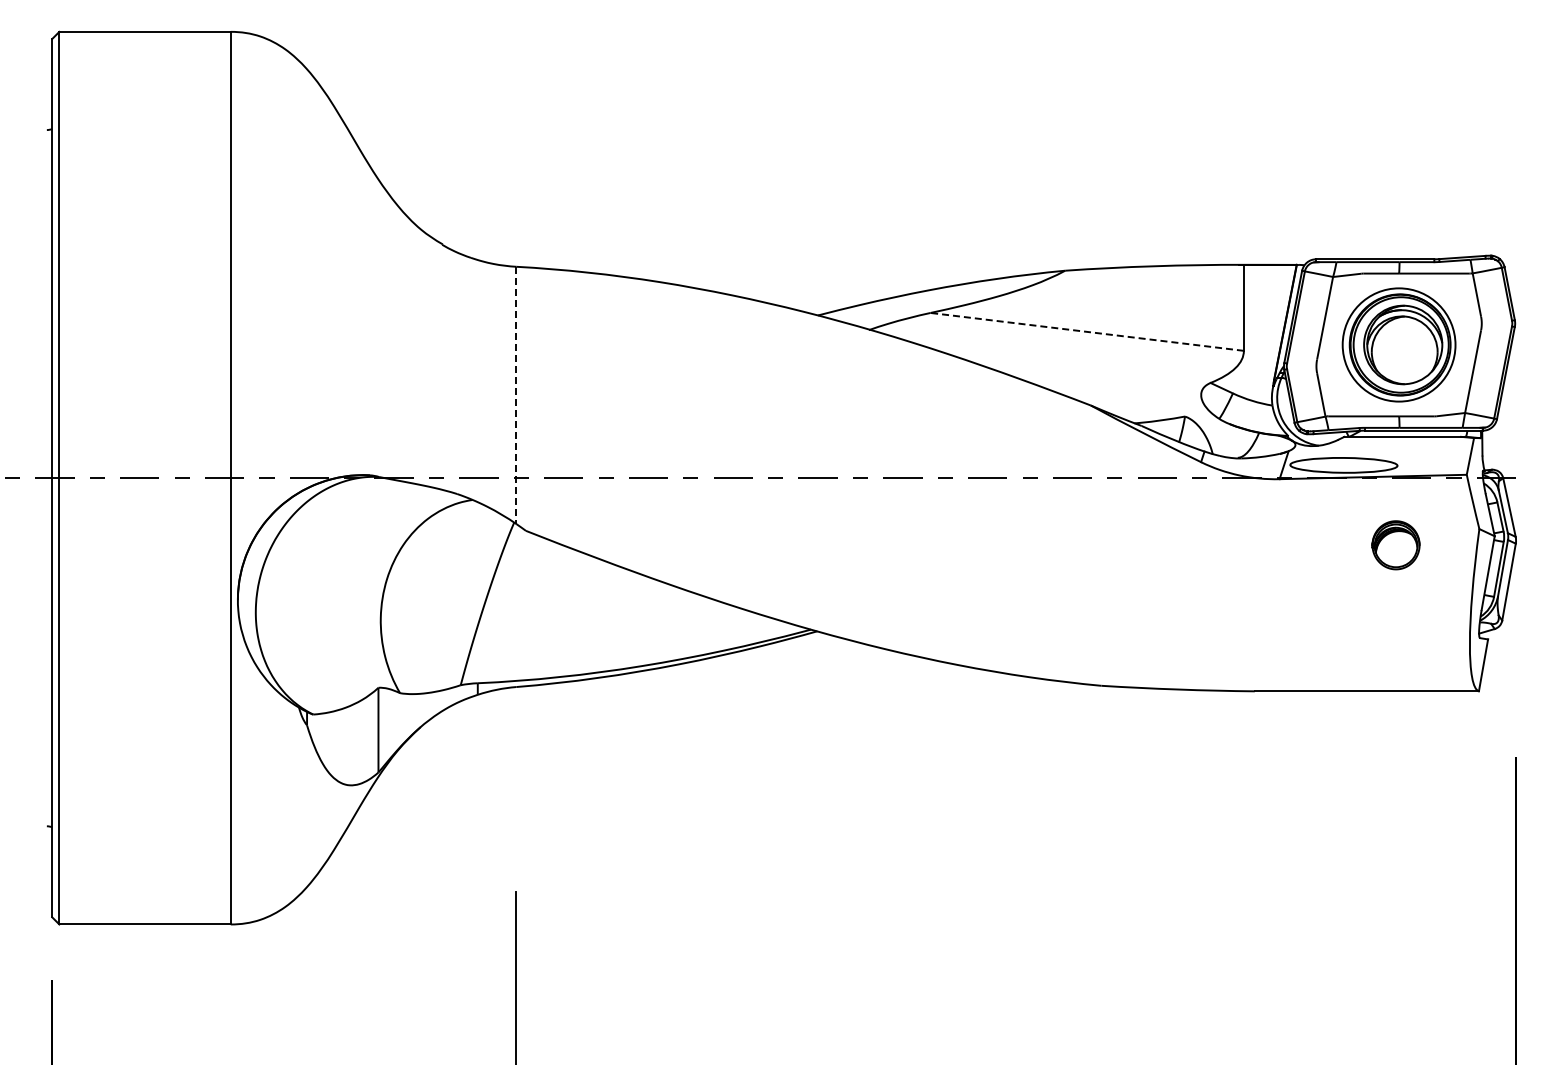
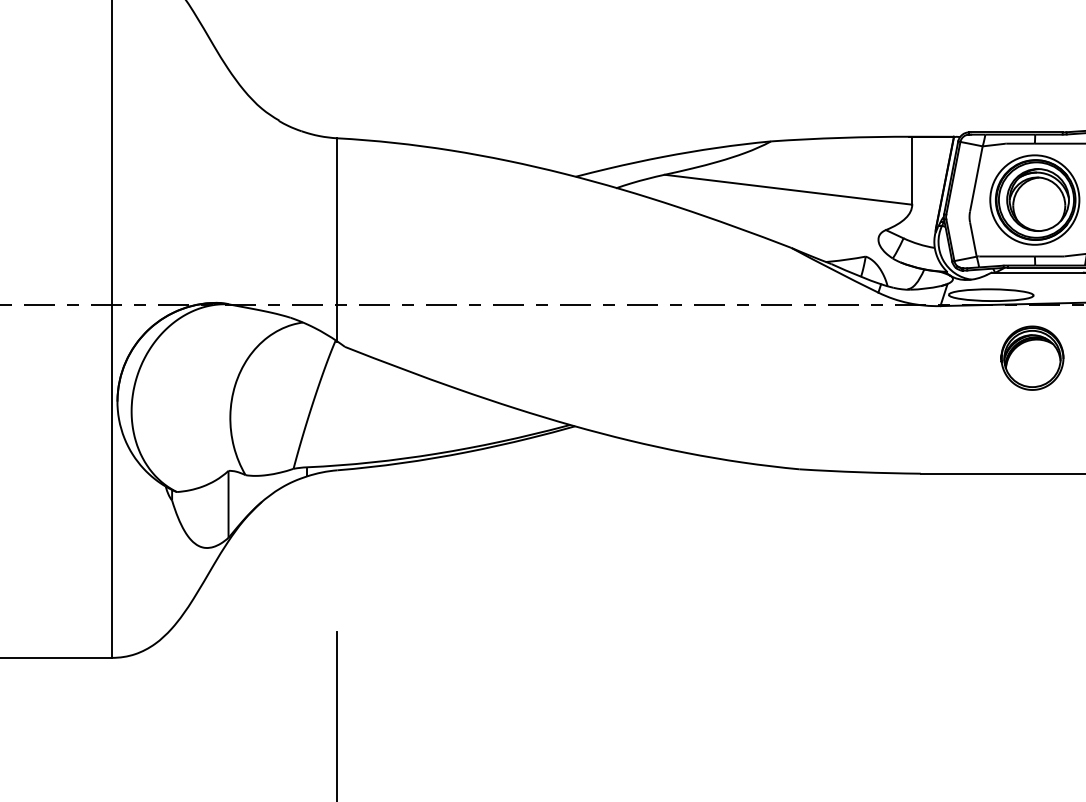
line: (1087, 331) -> (788, 189), dashed -> solid
line: (516, 395) -> (337, 239), dashed -> solid
part: (1395, 545) -> (1031, 358), size x1.67

